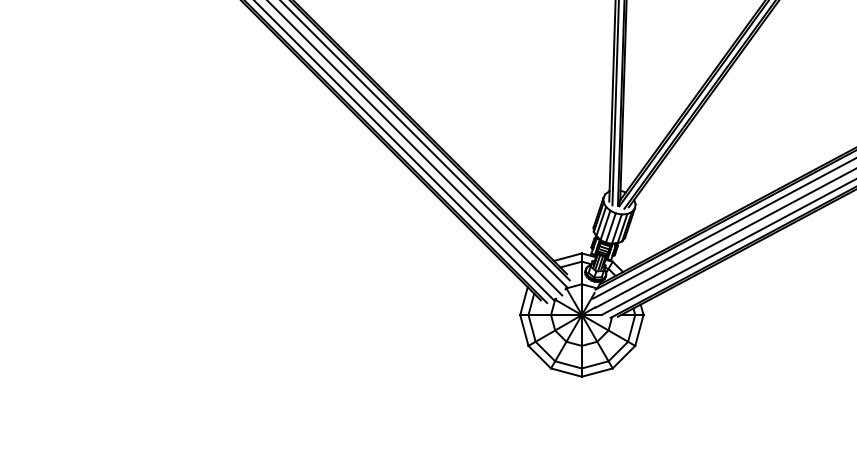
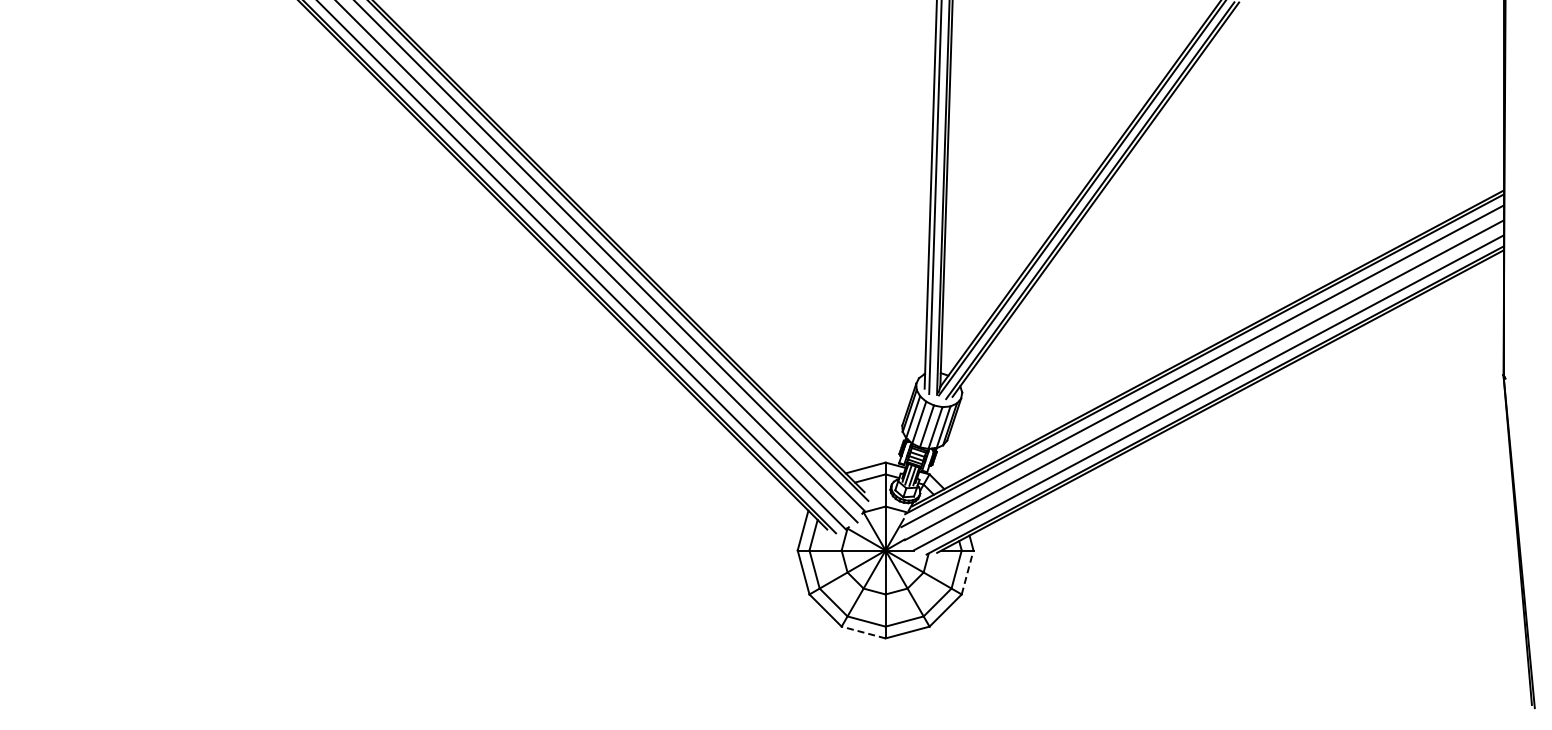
line: (639, 330) -> (967, 572), solid -> dashed
line: (566, 372) -> (863, 632), solid -> dashed

